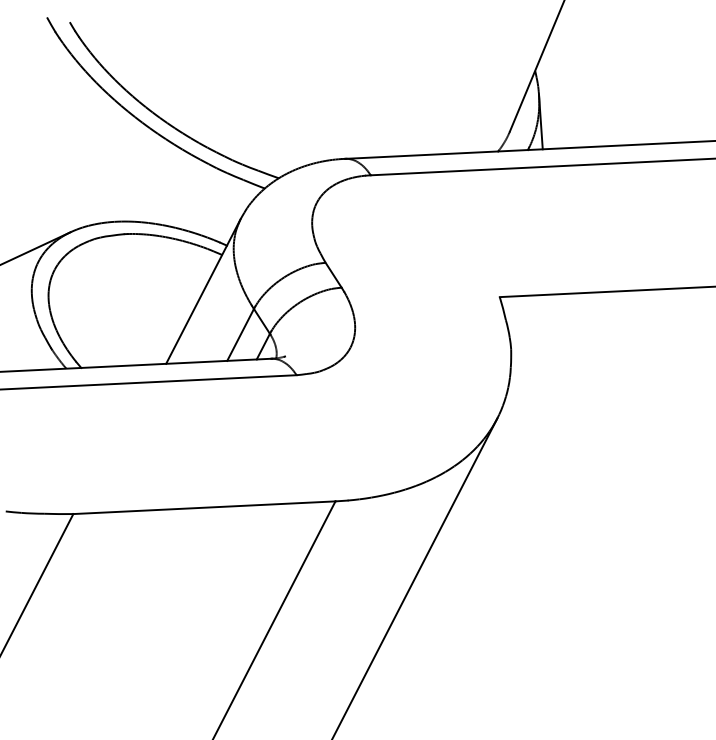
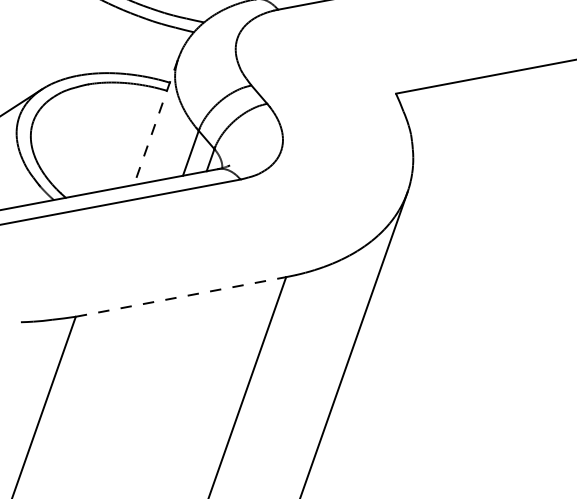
line: (203, 291) -> (156, 122), solid -> dashed
line: (204, 507) -> (181, 296), solid -> dashed

